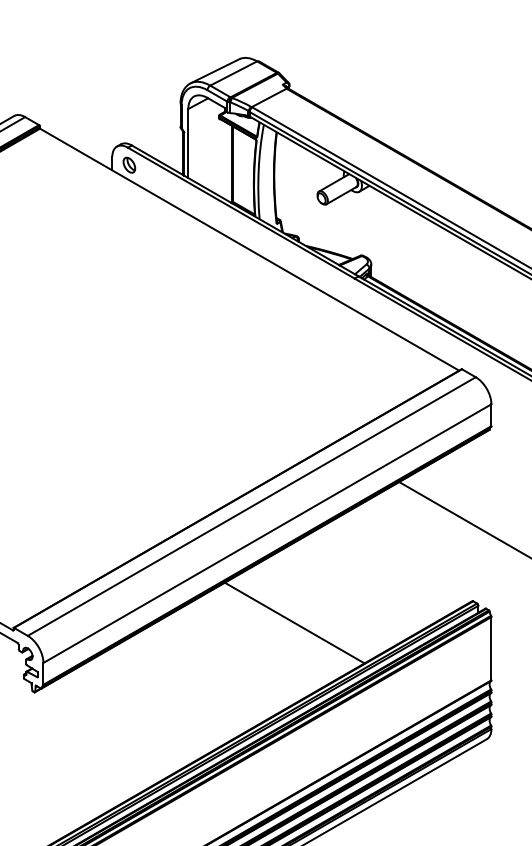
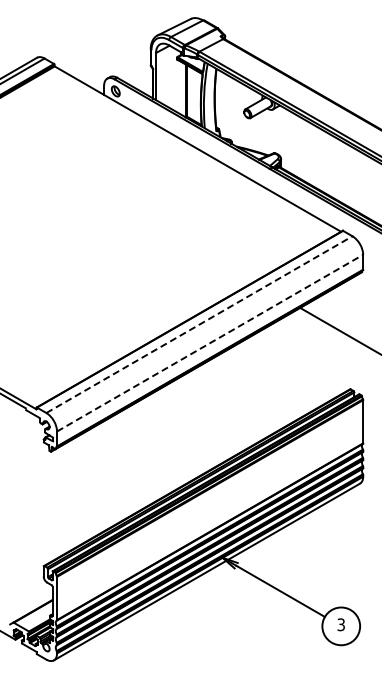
line: (251, 506) -> (199, 324), solid -> dashed
line: (267, 534) -> (210, 343), solid -> dashed
line: (294, 621) -> (228, 403), removed

